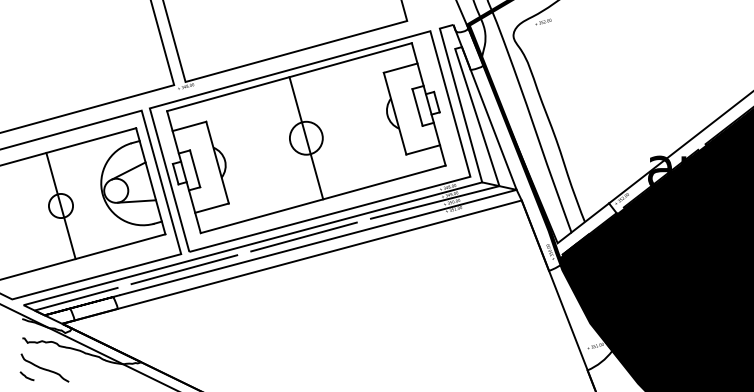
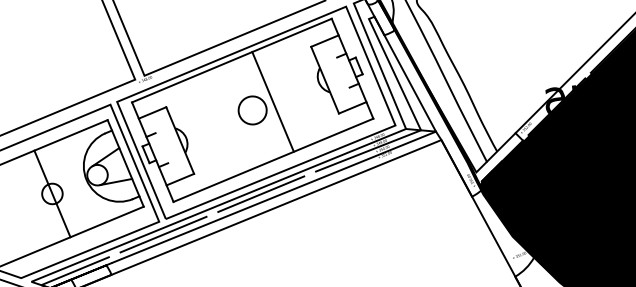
line: (417, 107) -> (343, 72), removed
line: (306, 138) -> (273, 102), moved
line: (195, 168) -> (162, 147), removed

